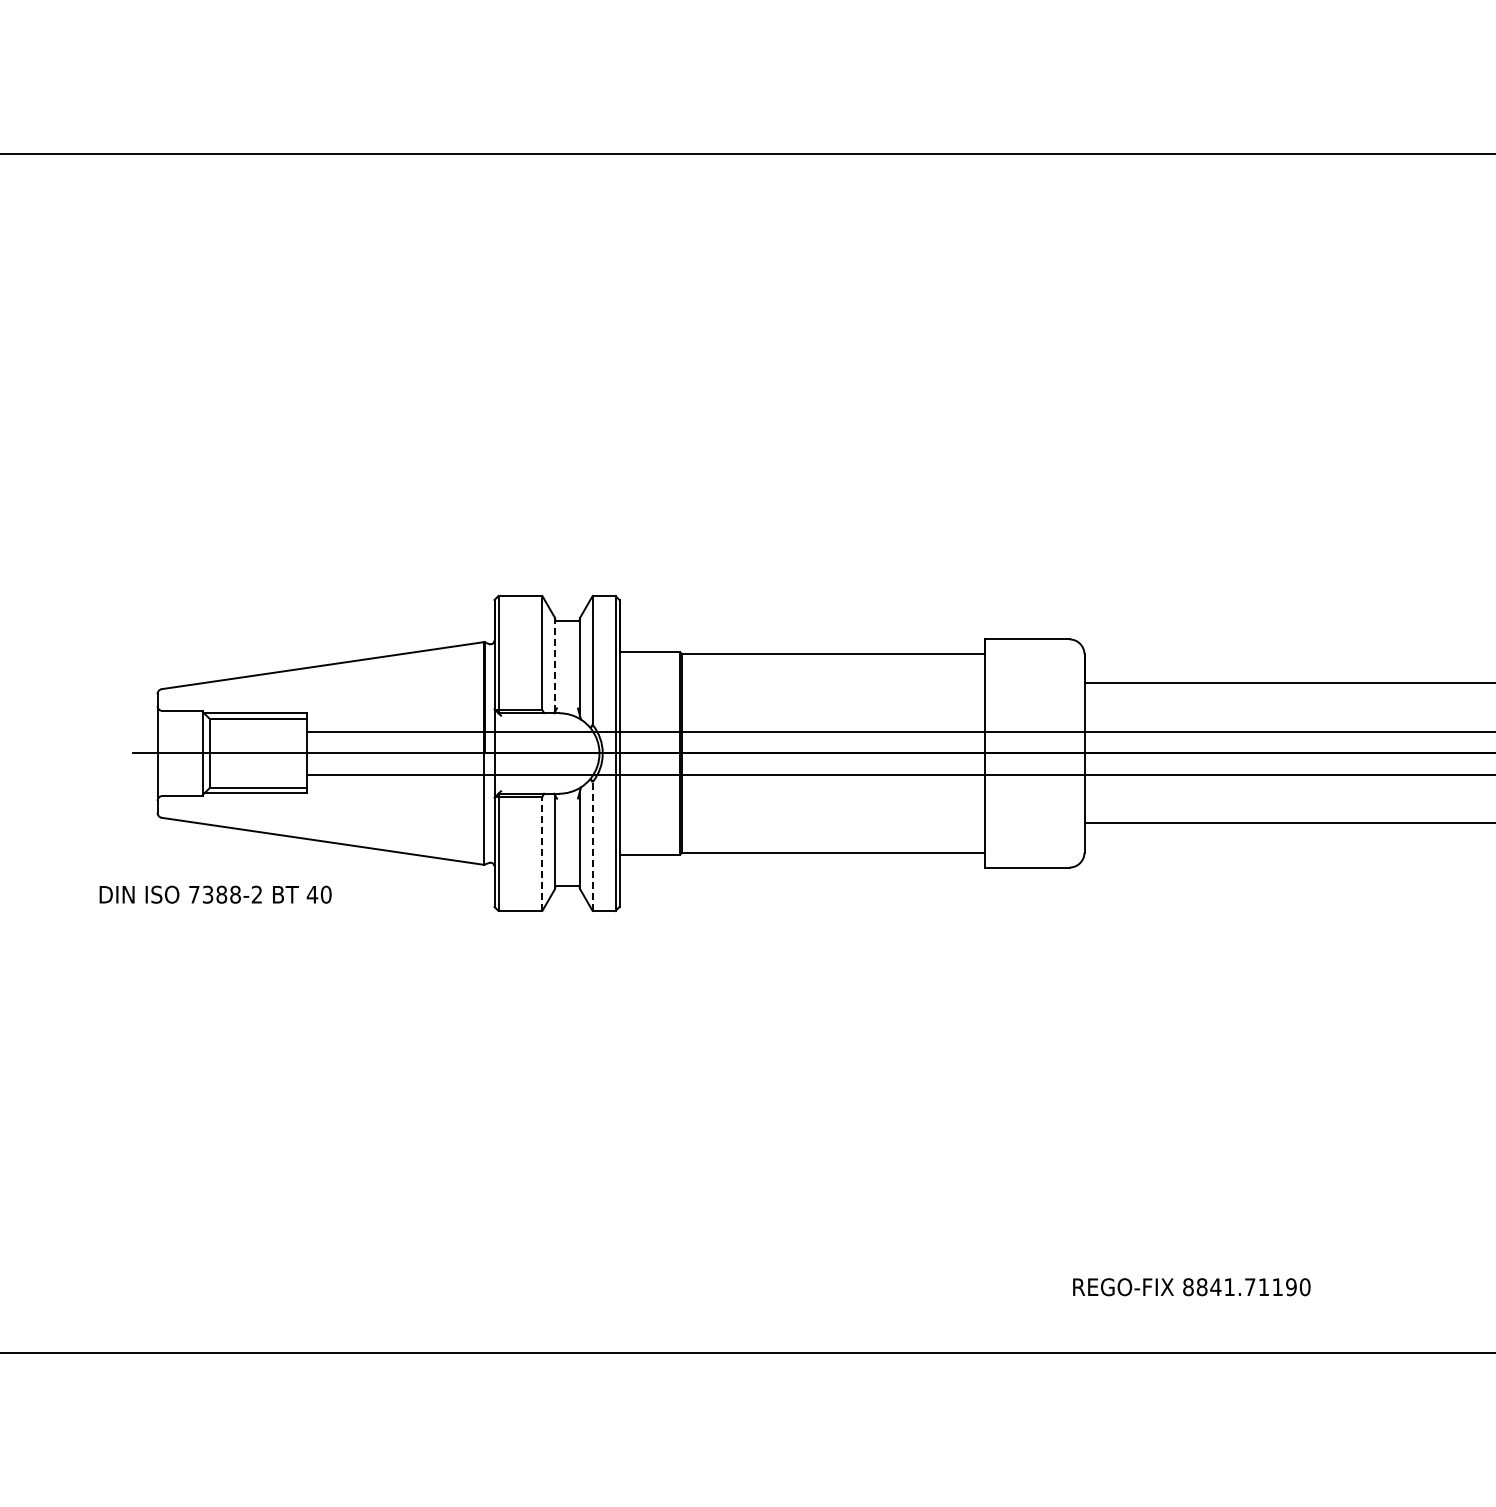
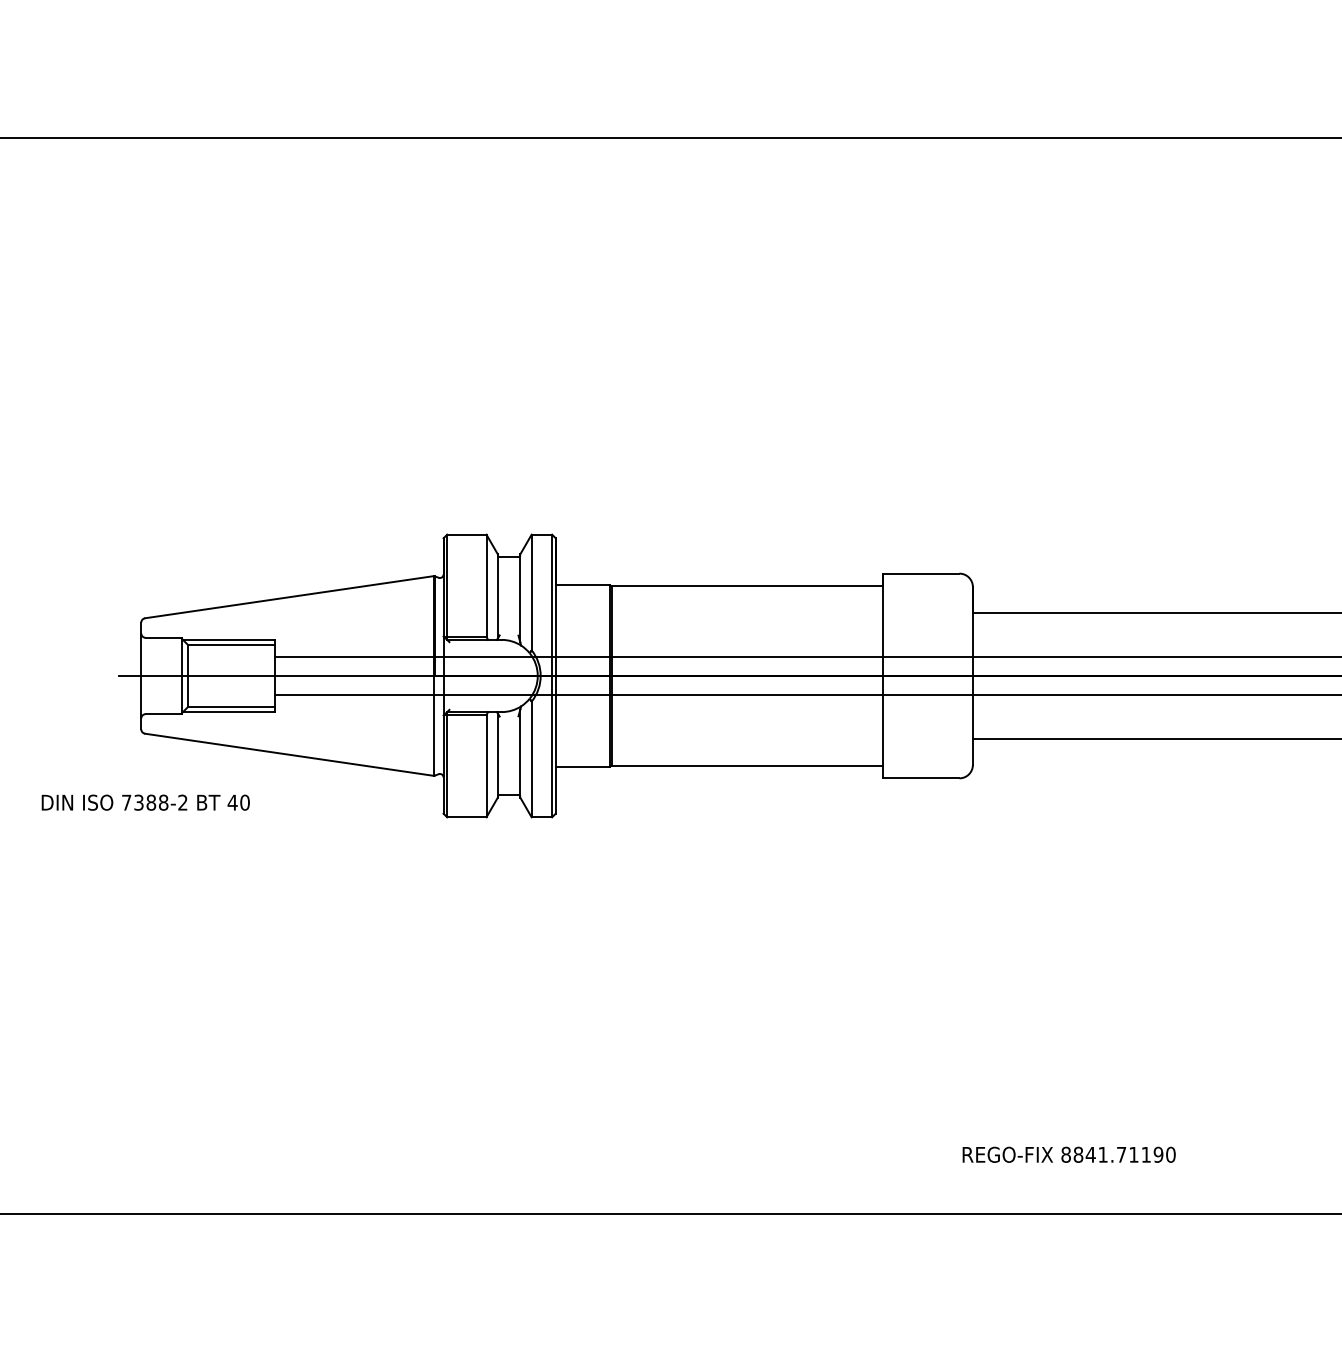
line: (555, 664) -> (498, 596), dashed -> solid
line: (592, 846) -> (531, 759), dashed -> solid
line: (542, 853) -> (486, 765), dashed -> solid
text: (215, 894) -> (145, 802), moved

